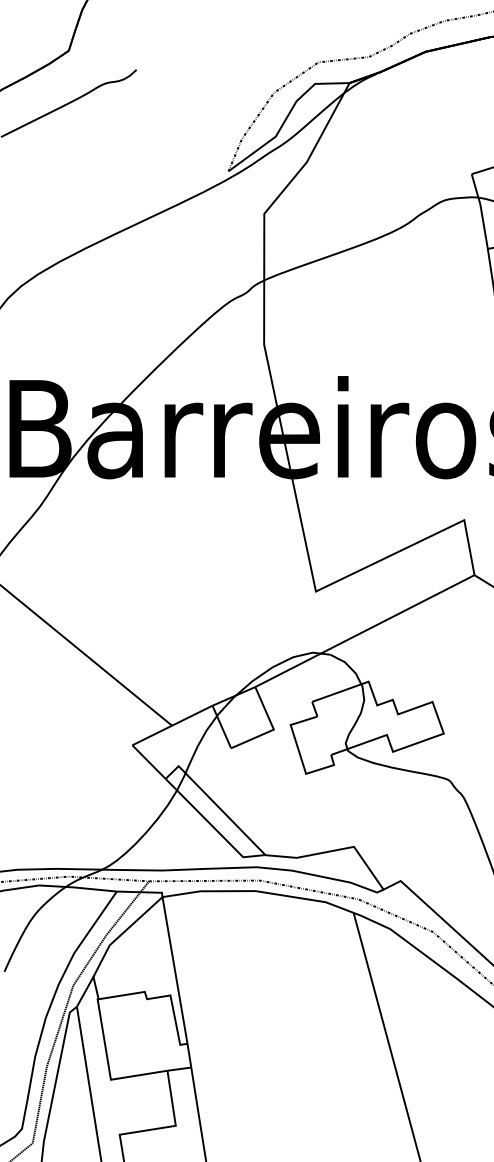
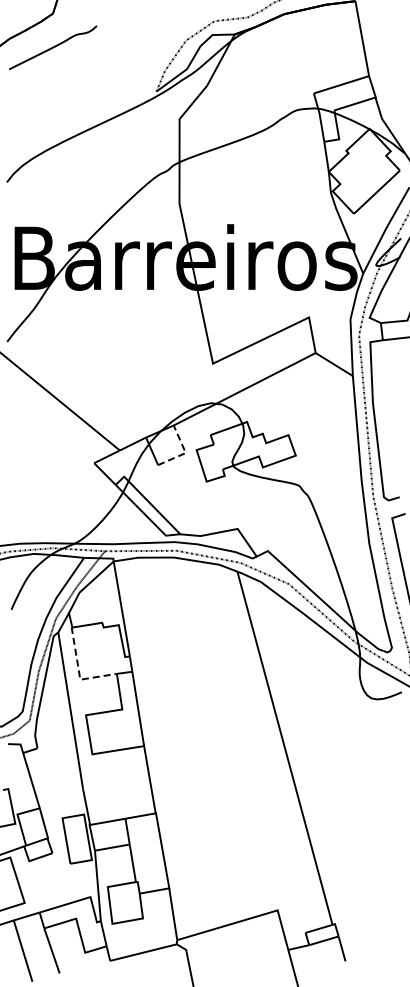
line: (273, 730) -> (185, 453), solid -> dashed
line: (109, 1067) -> (79, 671), solid -> dashed

